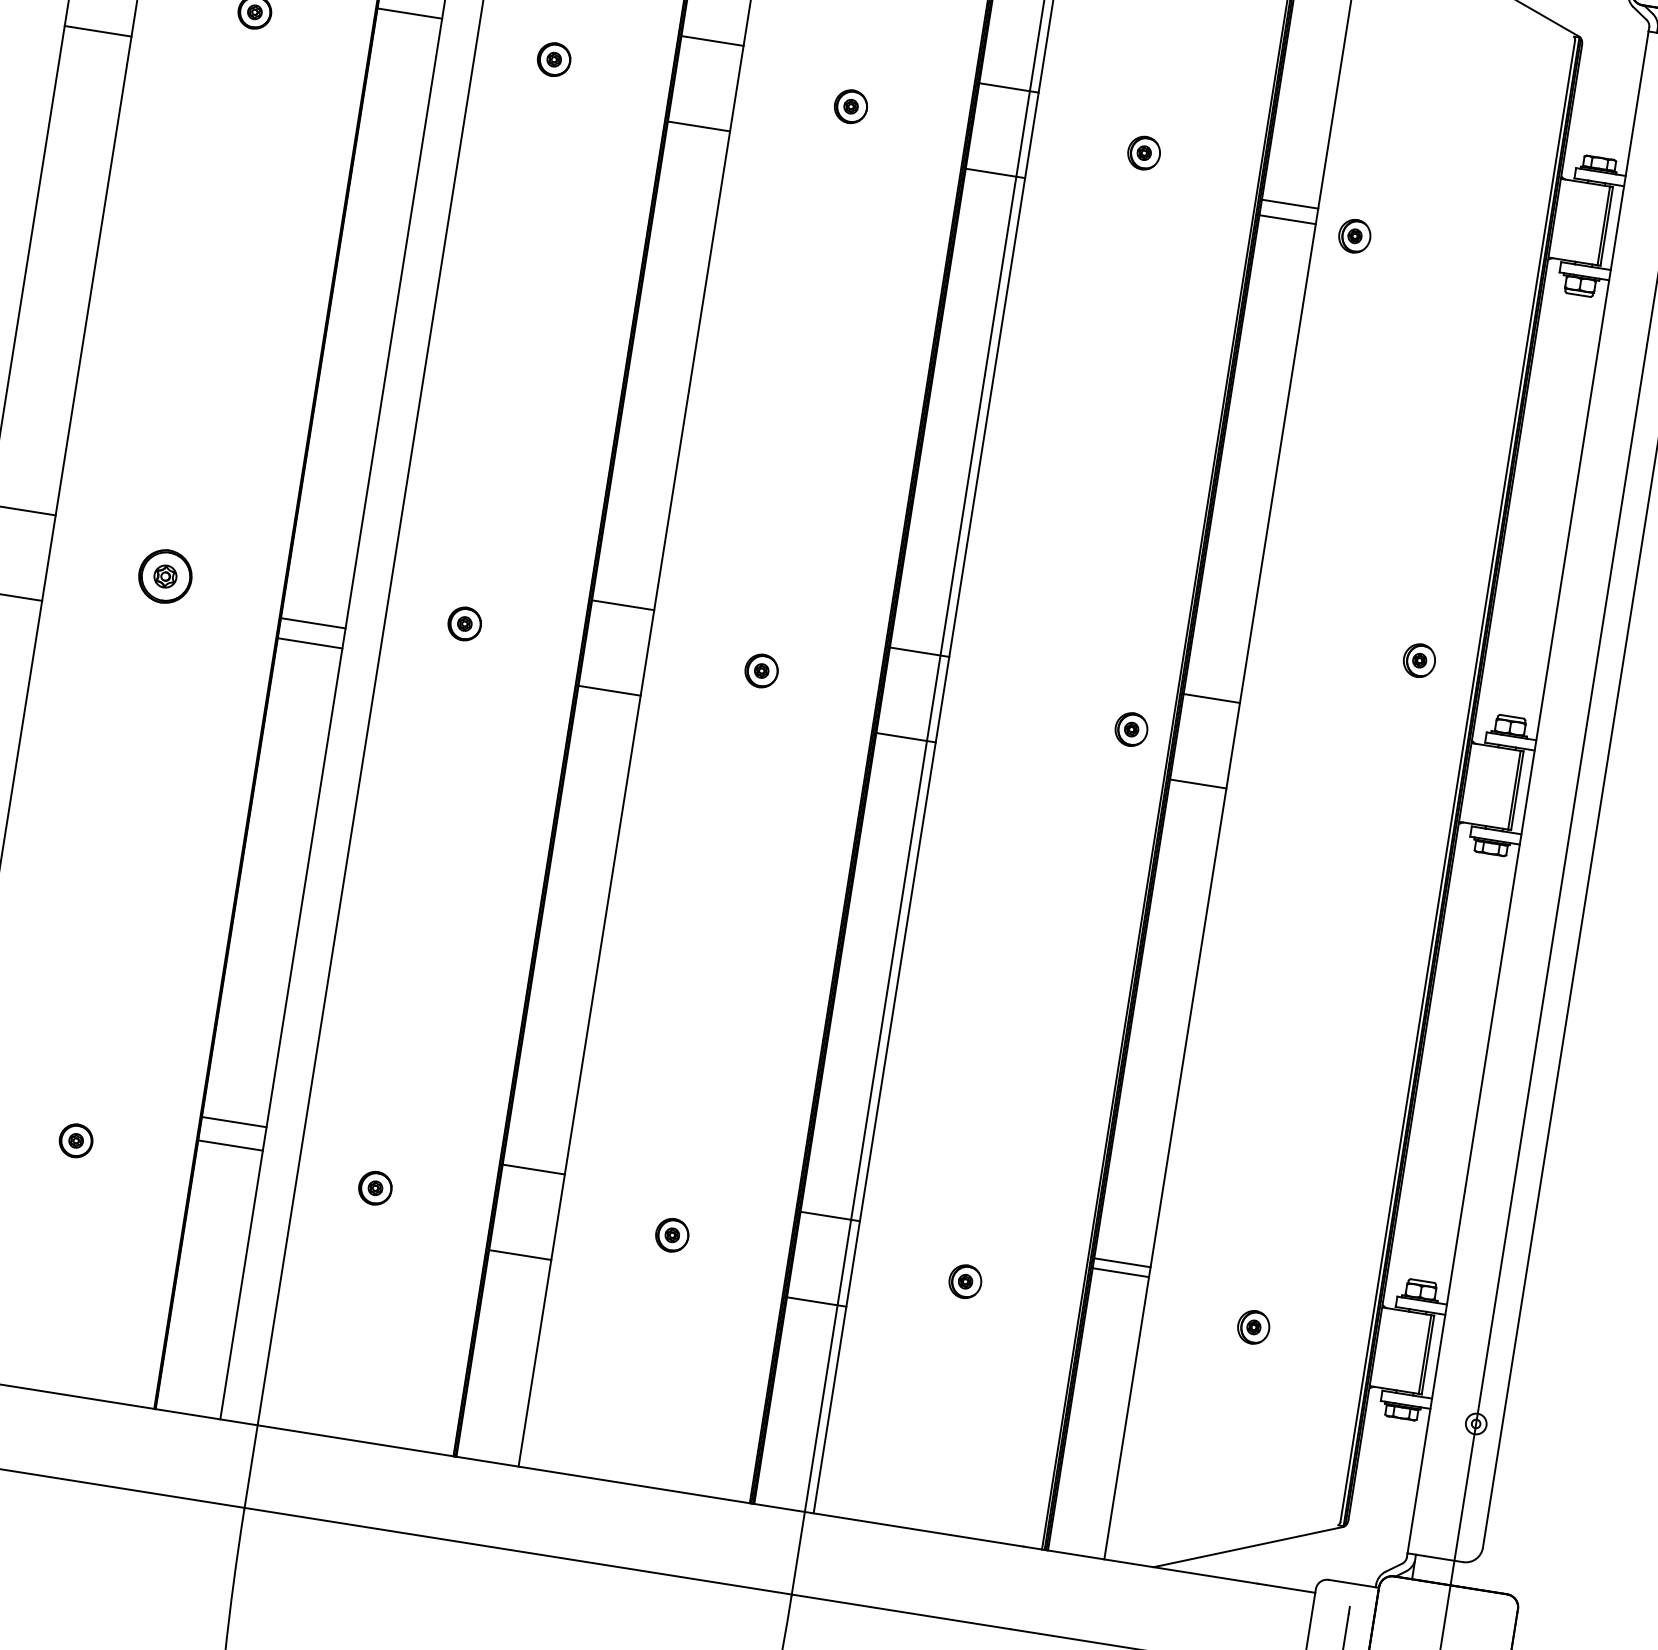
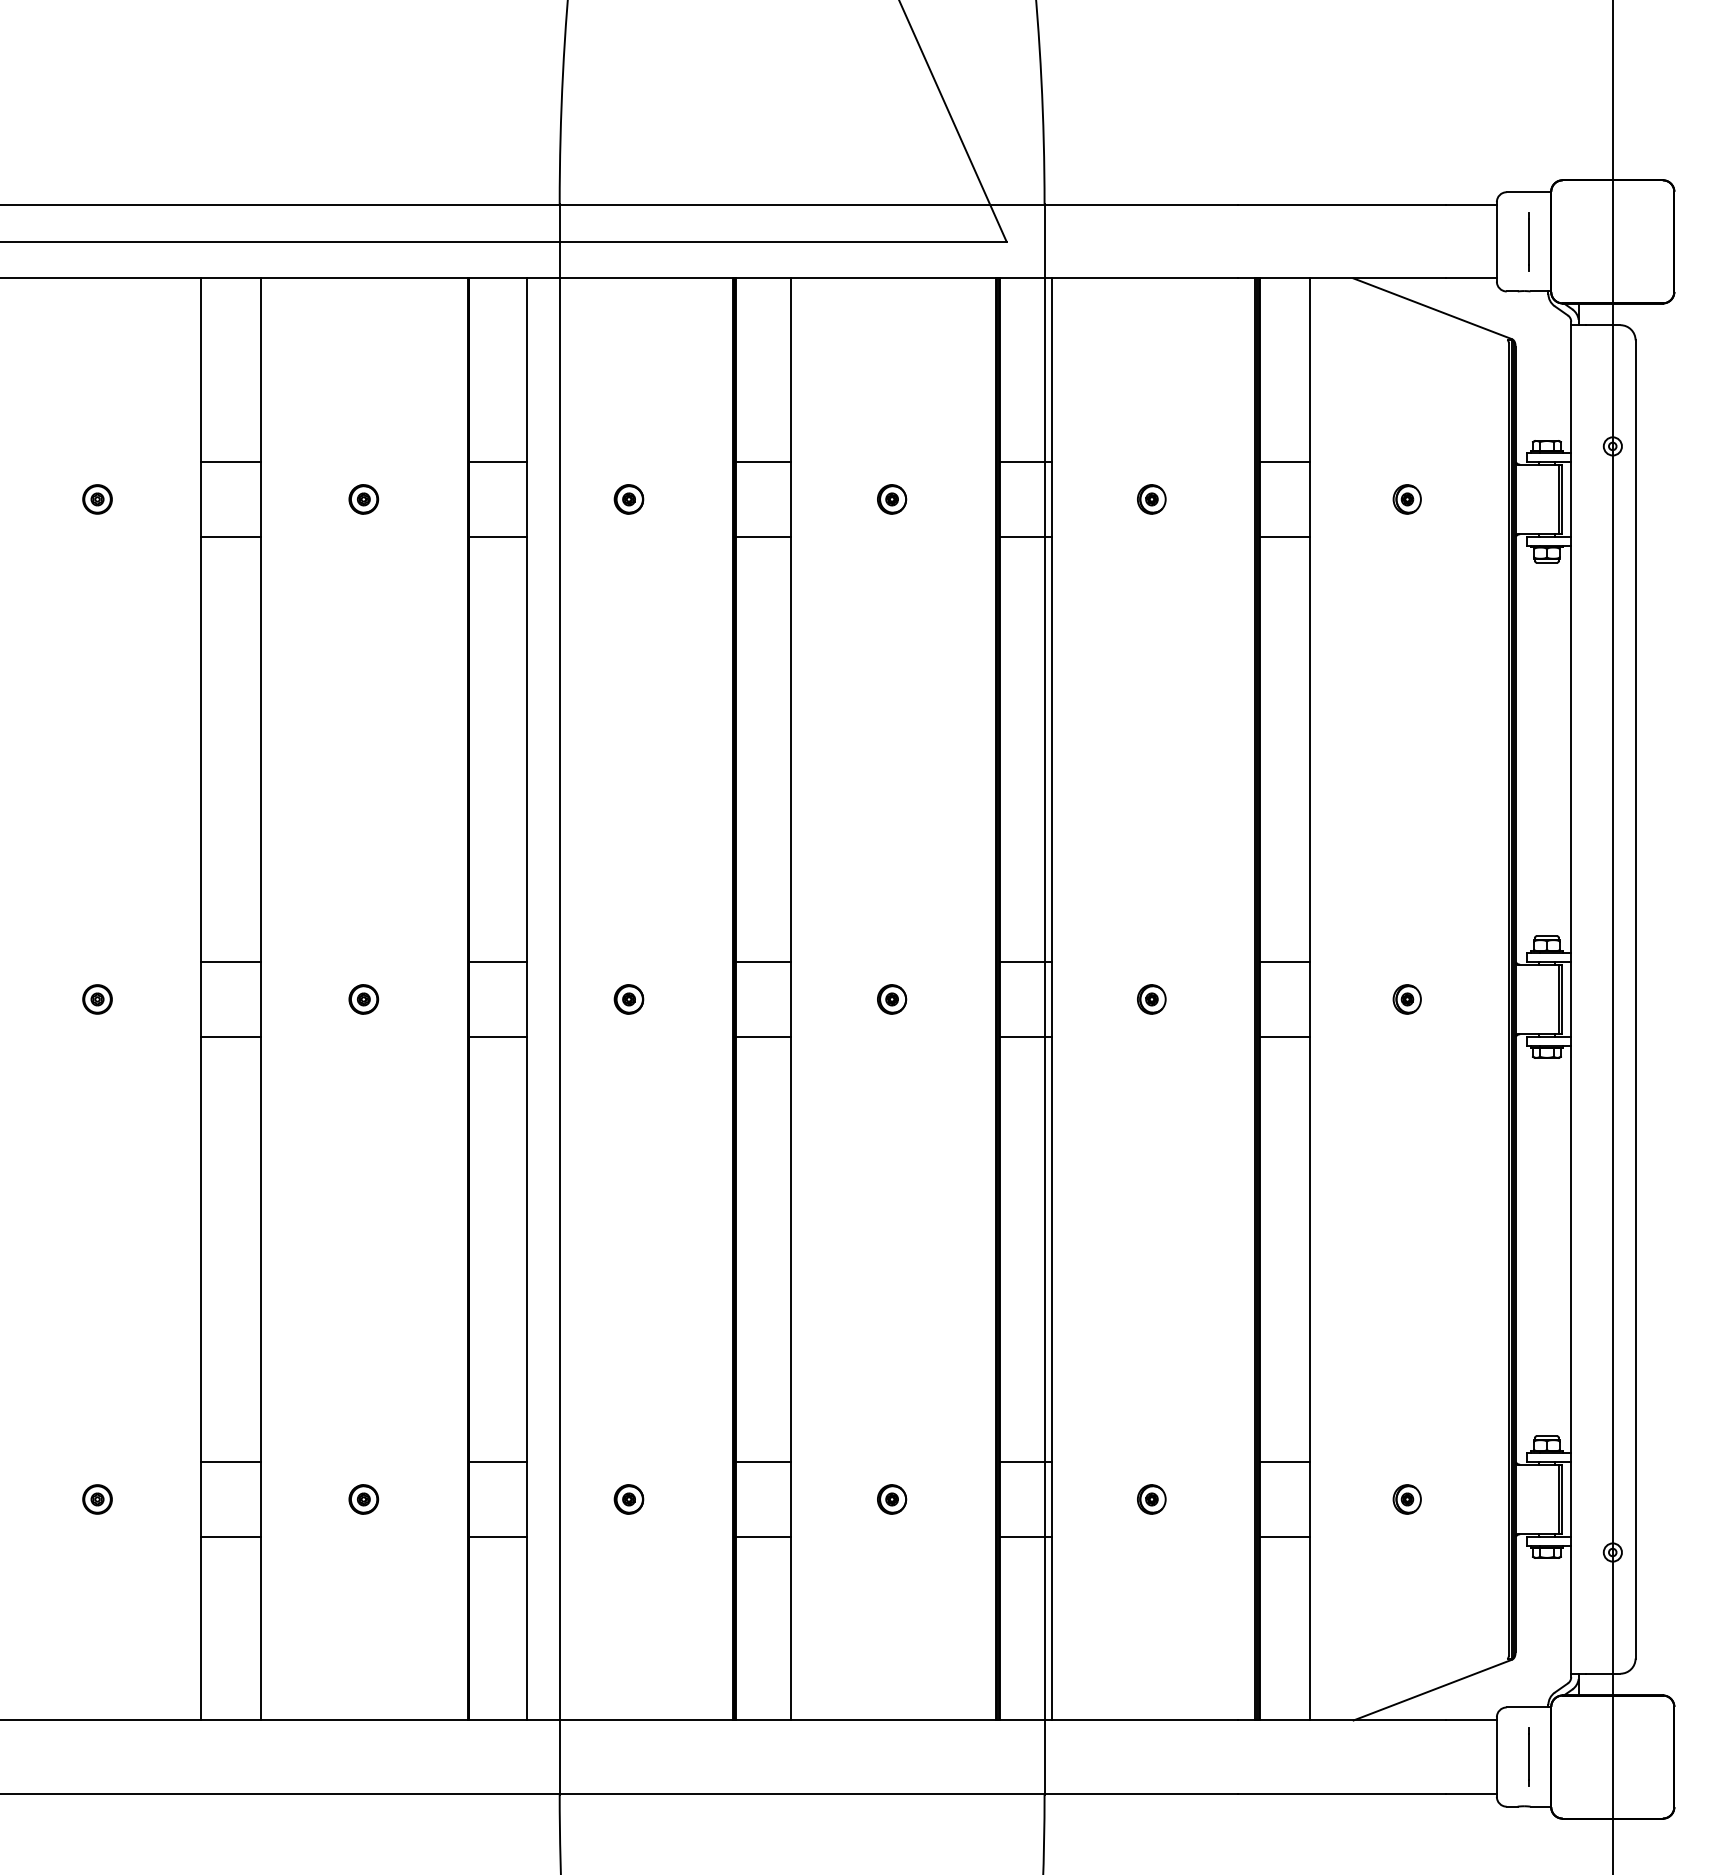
line: (409, 13) -> (497, 537), moved
line: (1289, 204) -> (1284, 461), moved
part: (1353, 236) -> (1406, 499), moved
part: (165, 576) -> (363, 999), size x0.62
line: (312, 623) -> (497, 961), moved
part: (1418, 660) -> (1406, 999), moved
part: (1131, 729) -> (1151, 999), moved
line: (230, 1145) -> (497, 1537), moved
line: (1120, 1272) -> (1284, 1537), moved

